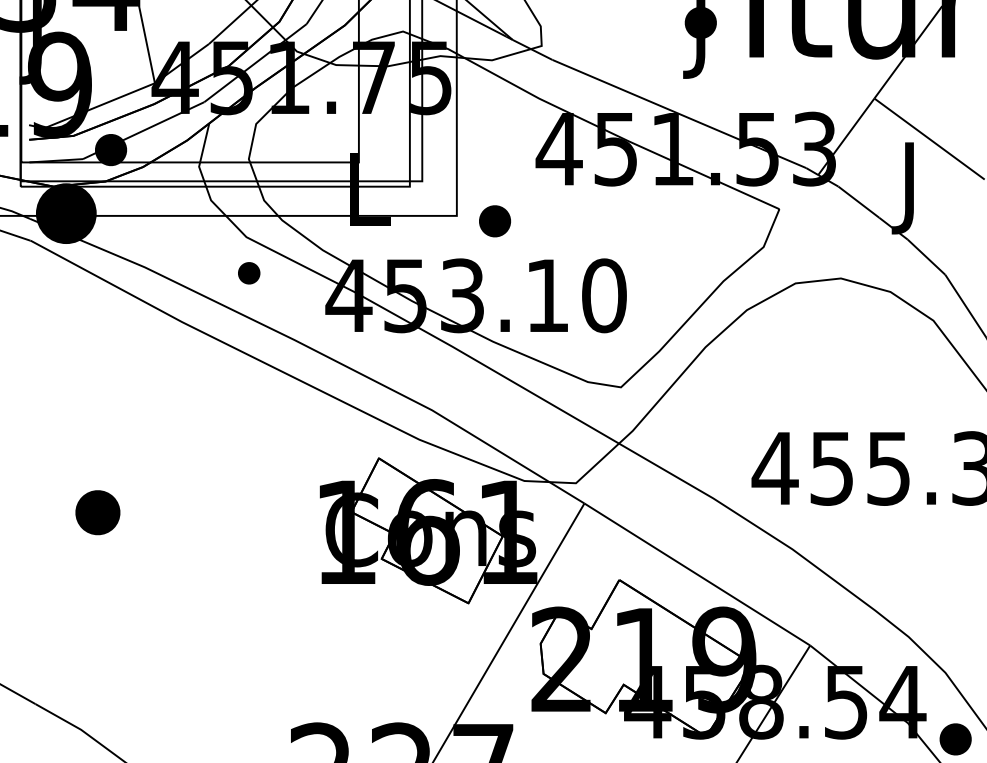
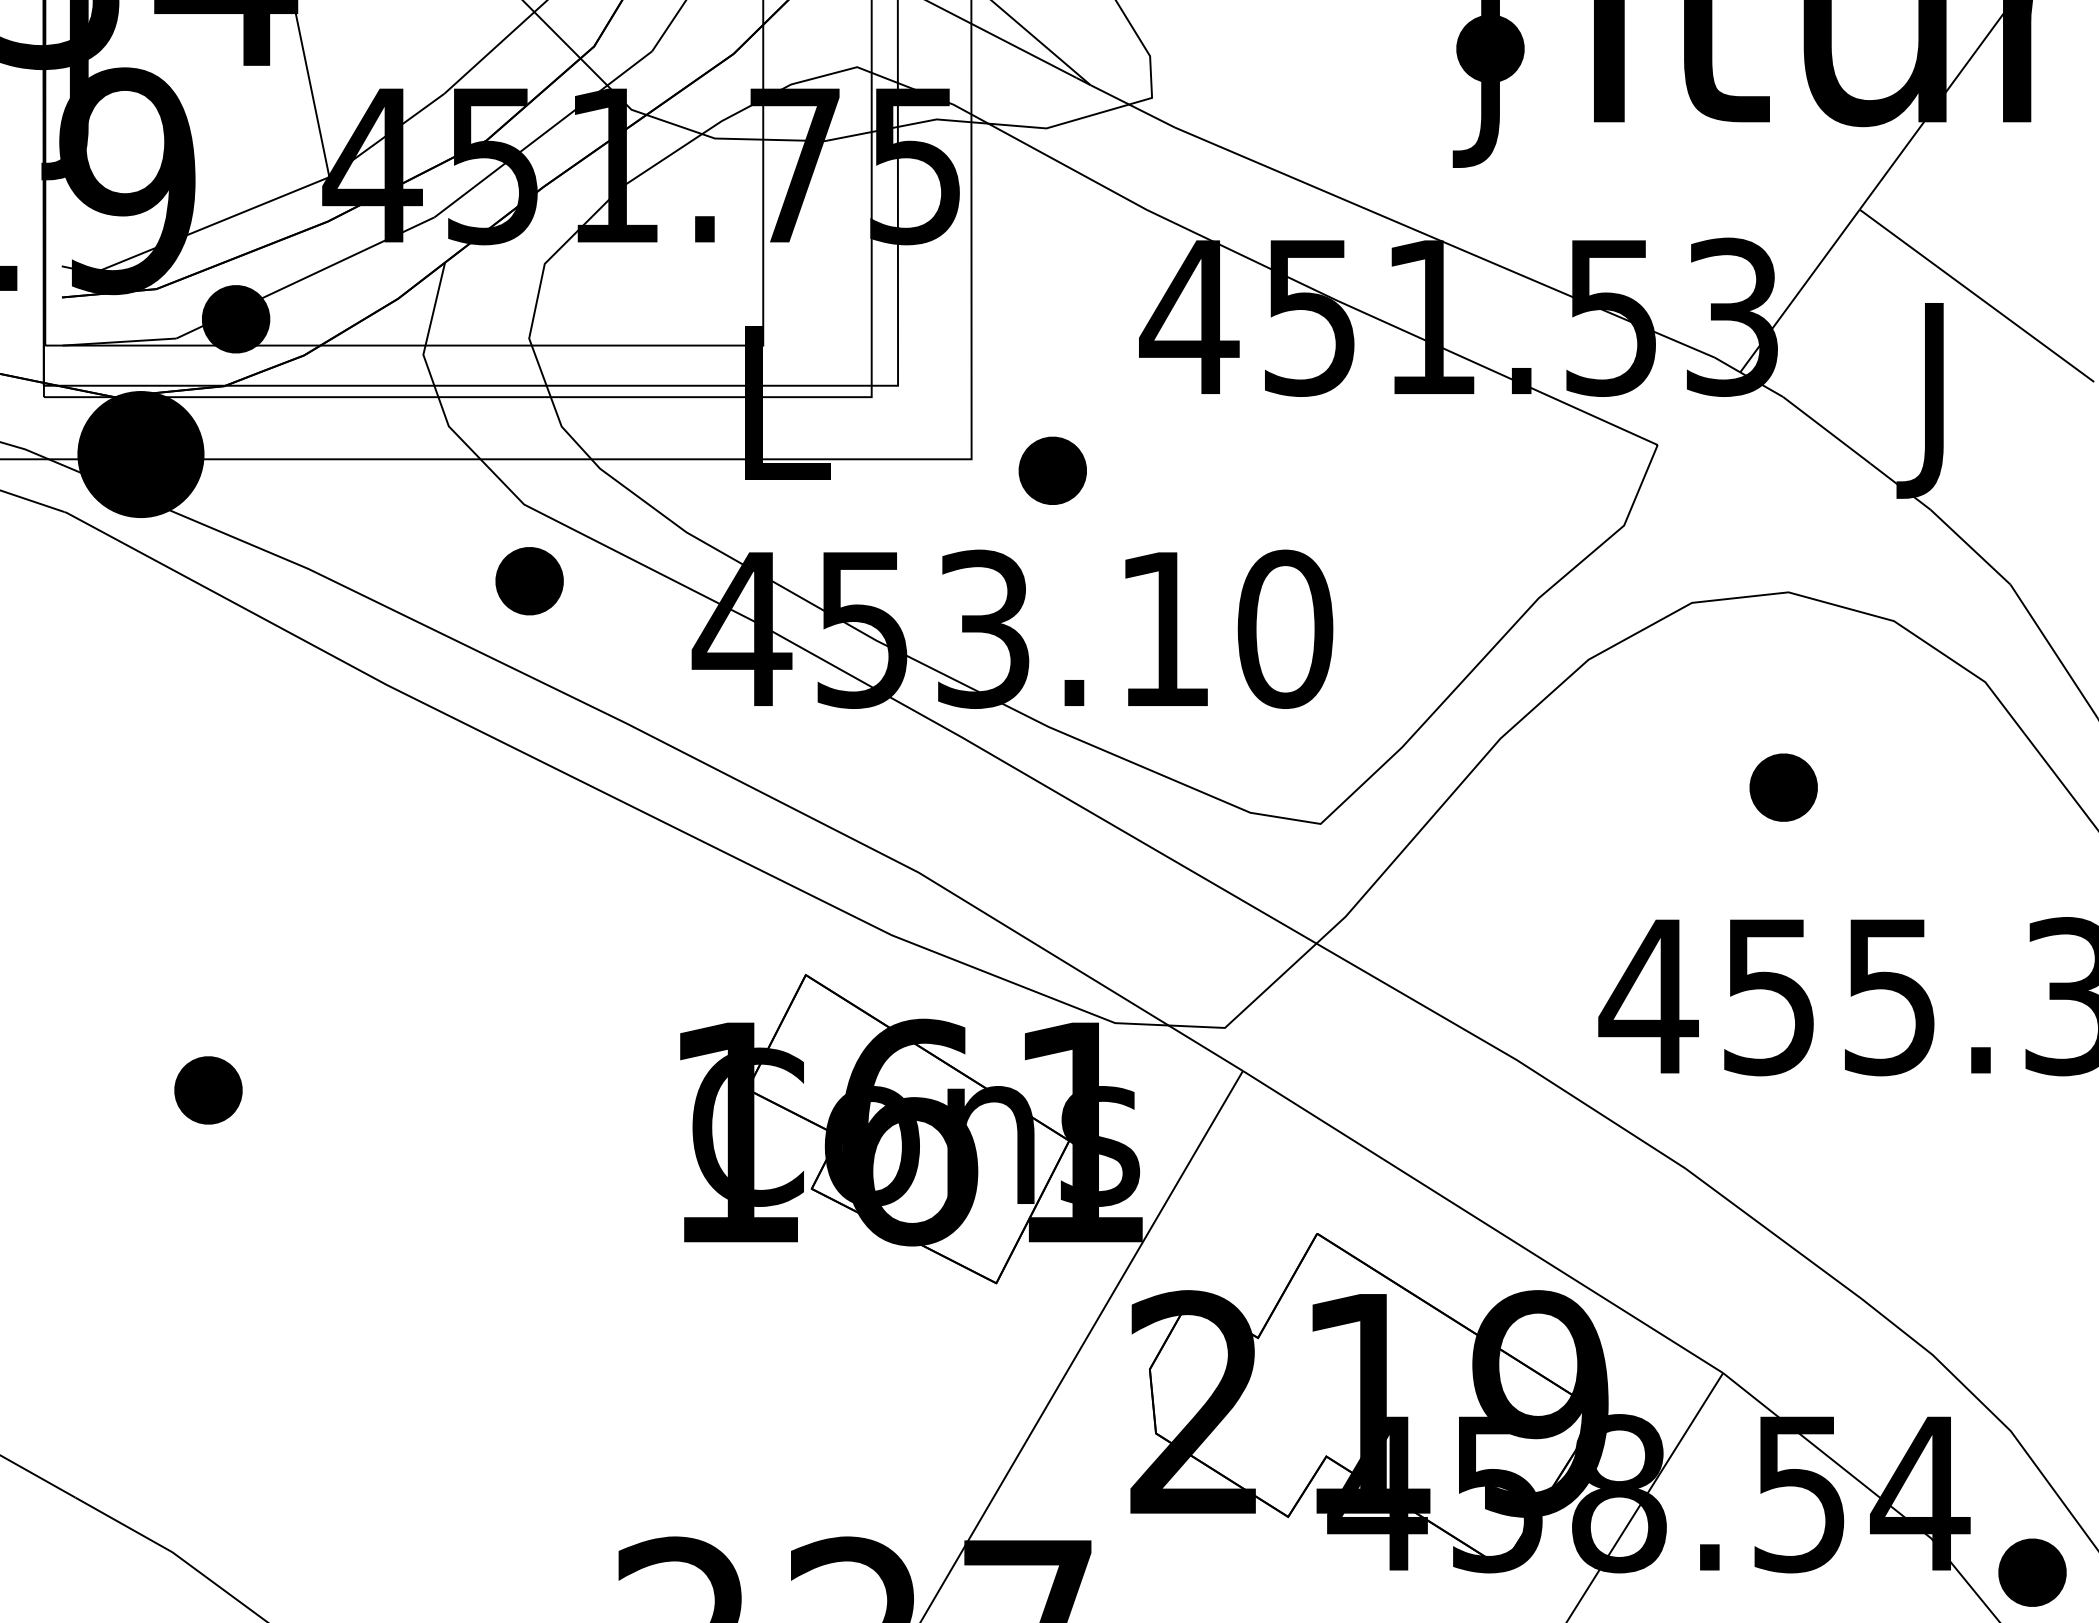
part: (249, 273) -> (530, 581), size x1.43
part: (838, 370) -> (1783, 788), added
part: (98, 512) -> (209, 1090), size x0.71

